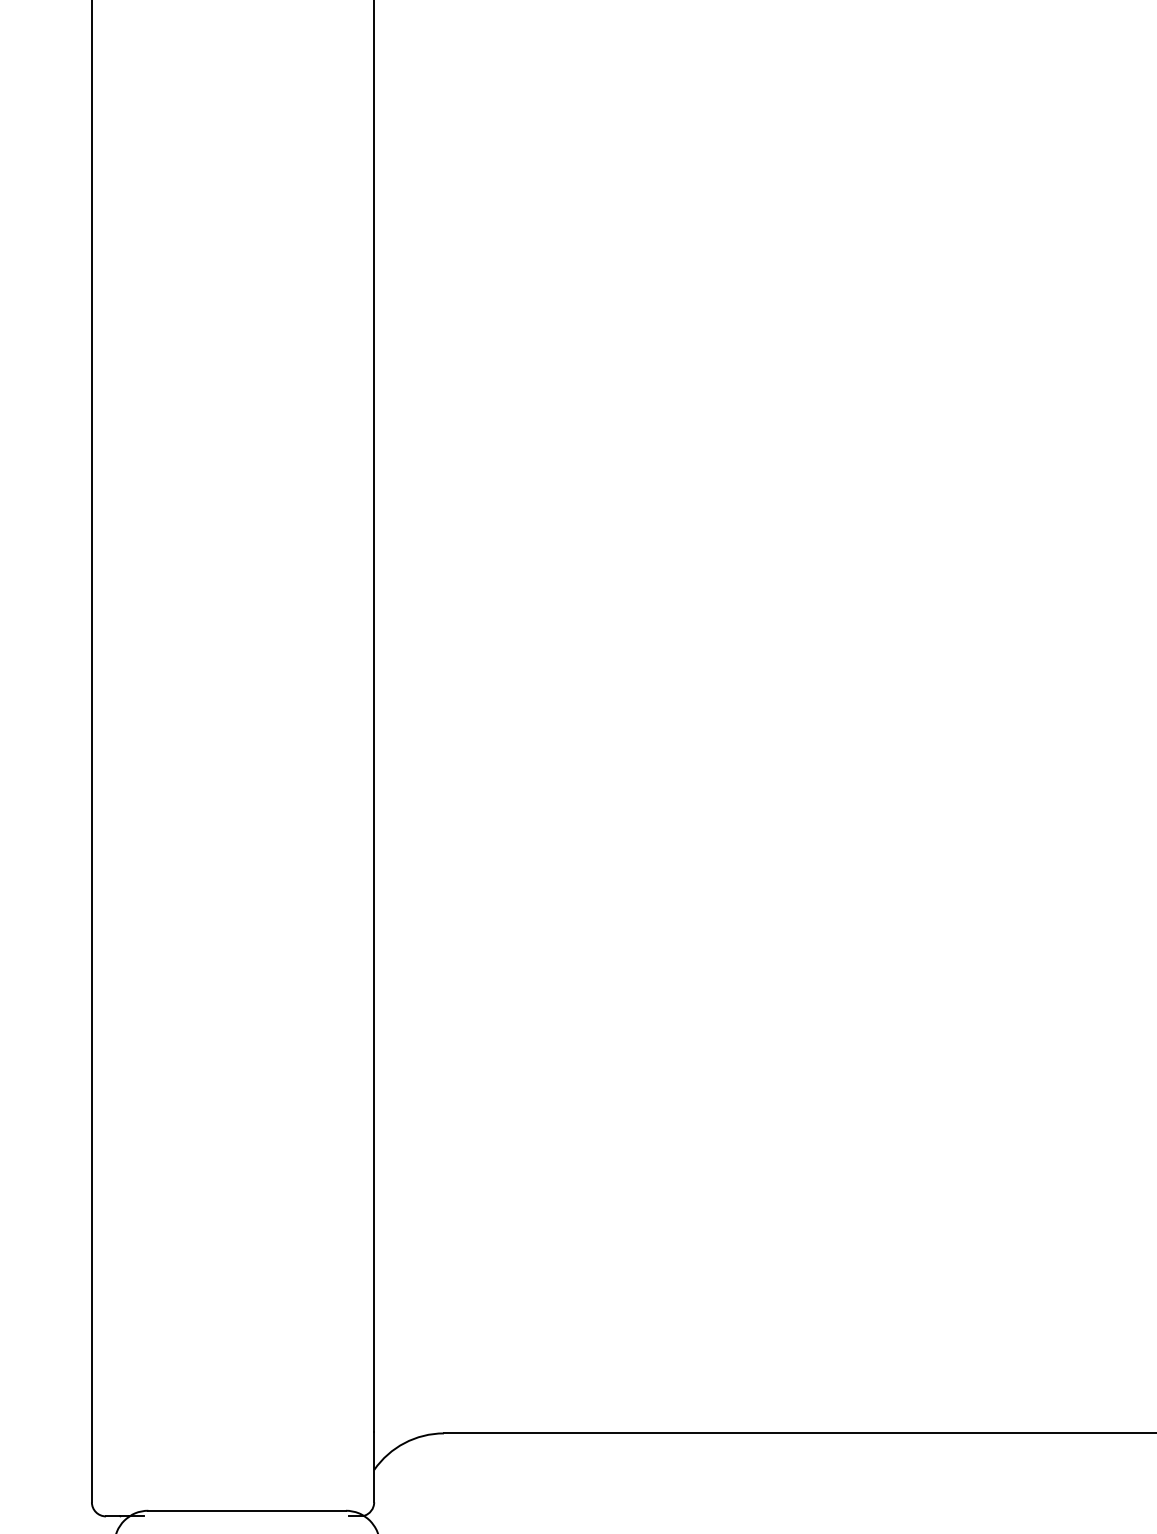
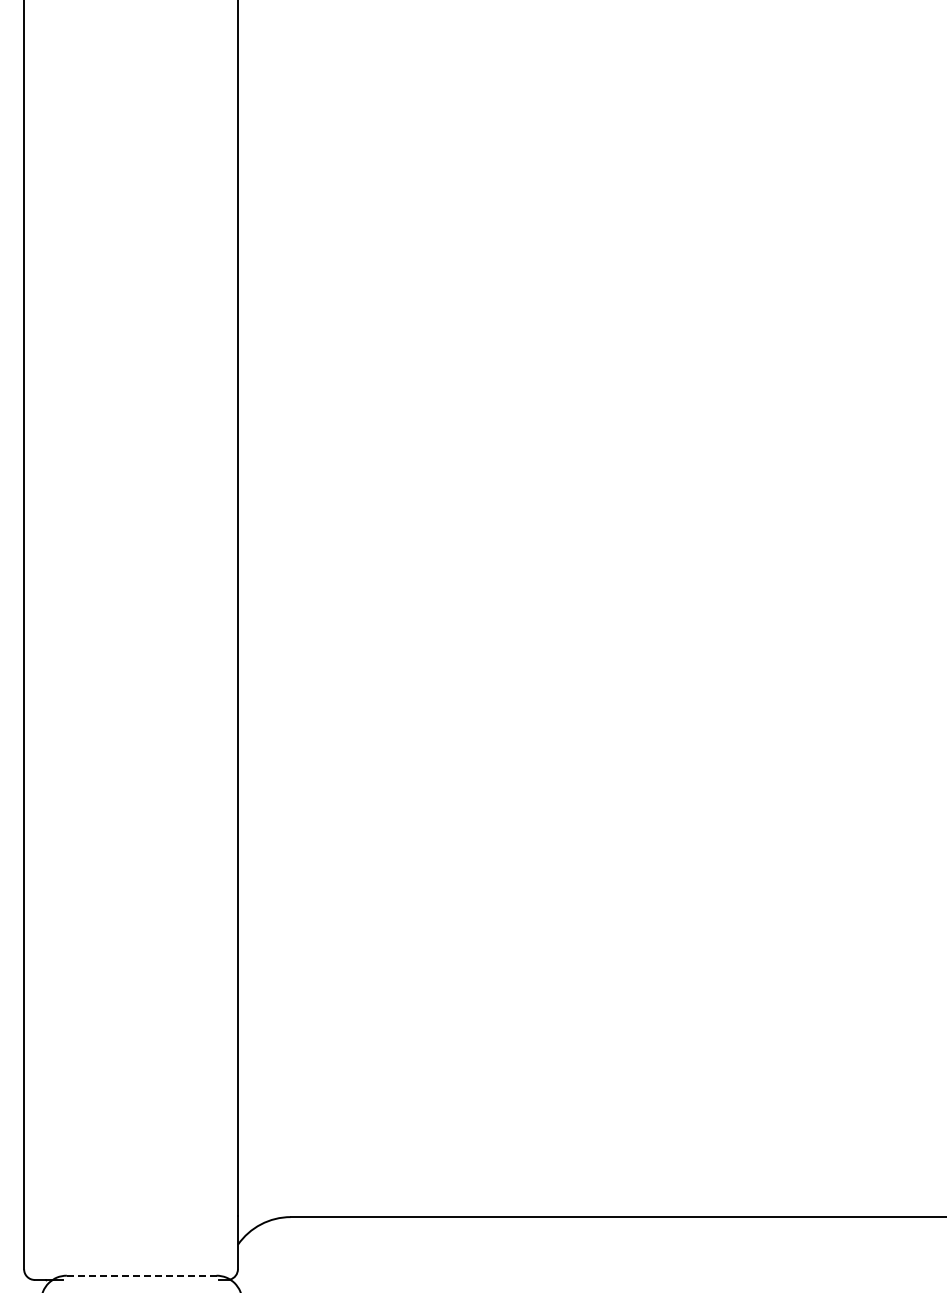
line: (246, 1510) -> (141, 1275), solid -> dashed

